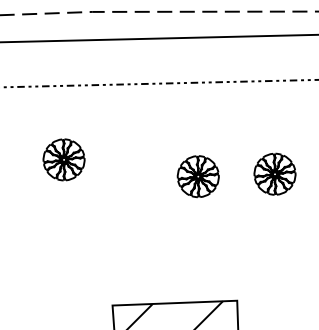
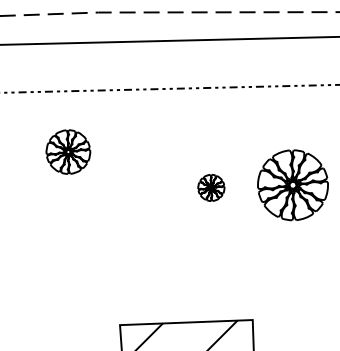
part: (64, 159) -> (68, 151), moved
part: (274, 174) -> (292, 185), size x1.6
part: (198, 176) -> (211, 187), size x0.6

